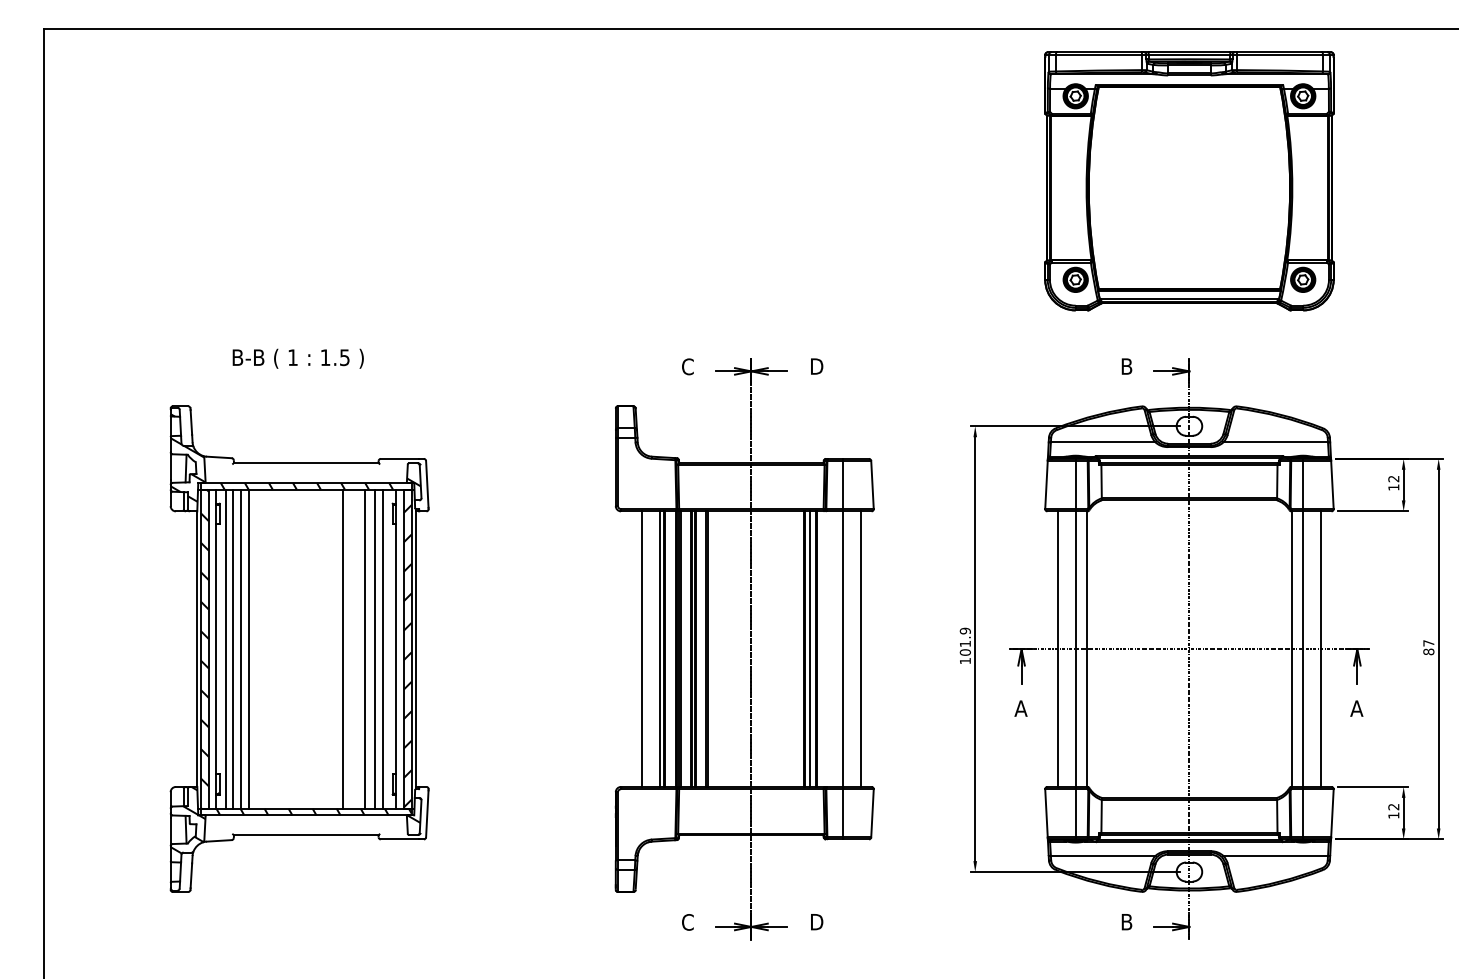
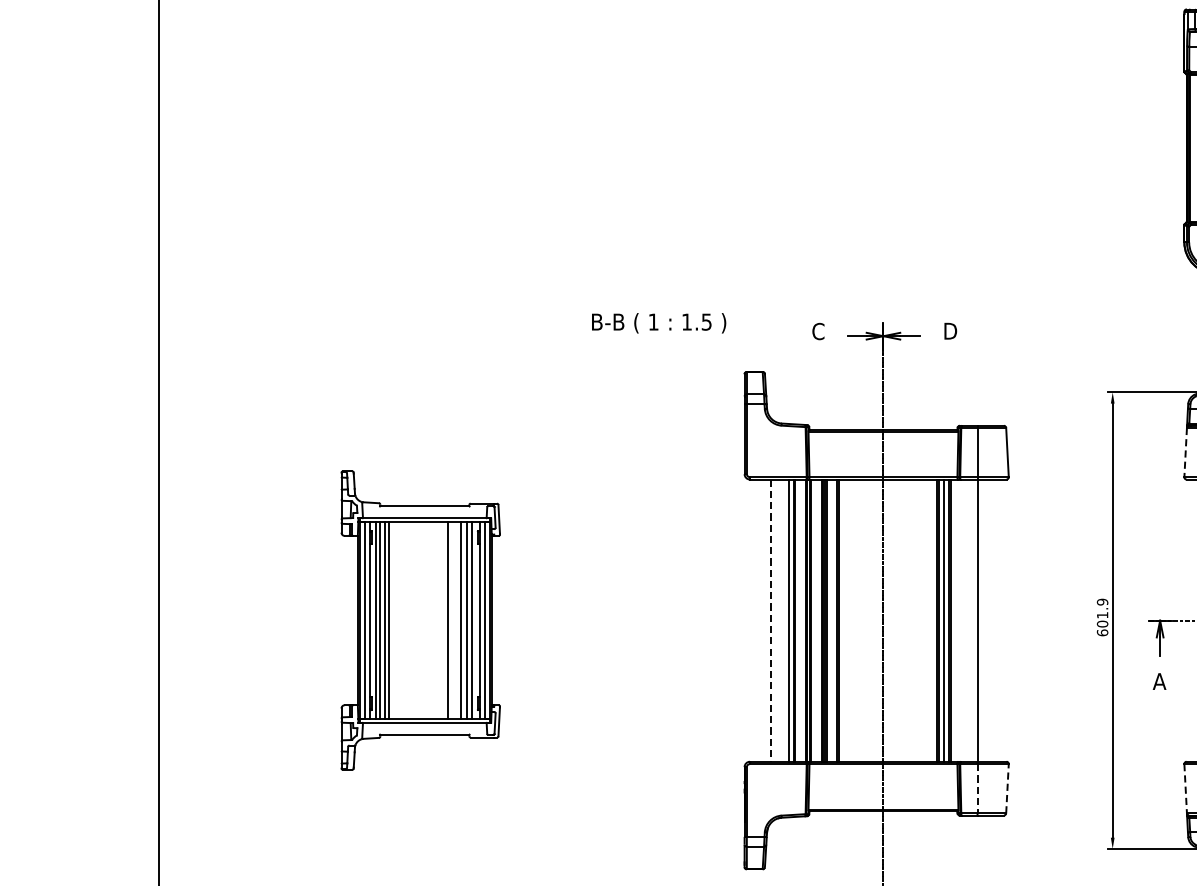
text: (297, 358) -> (658, 322), moved
line: (1046, 485) -> (1185, 453), solid -> dashed
part: (299, 648) -> (420, 619), size x0.6
line: (860, 648) -> (995, 619), removed
line: (642, 649) -> (771, 620), solid -> dashed
text: (964, 660) -> (1101, 632), 101.9 -> 601.9
line: (872, 812) -> (1007, 787), solid -> dashed
line: (843, 813) -> (977, 788), solid -> dashed
line: (1046, 813) -> (1185, 788), solid -> dashed

